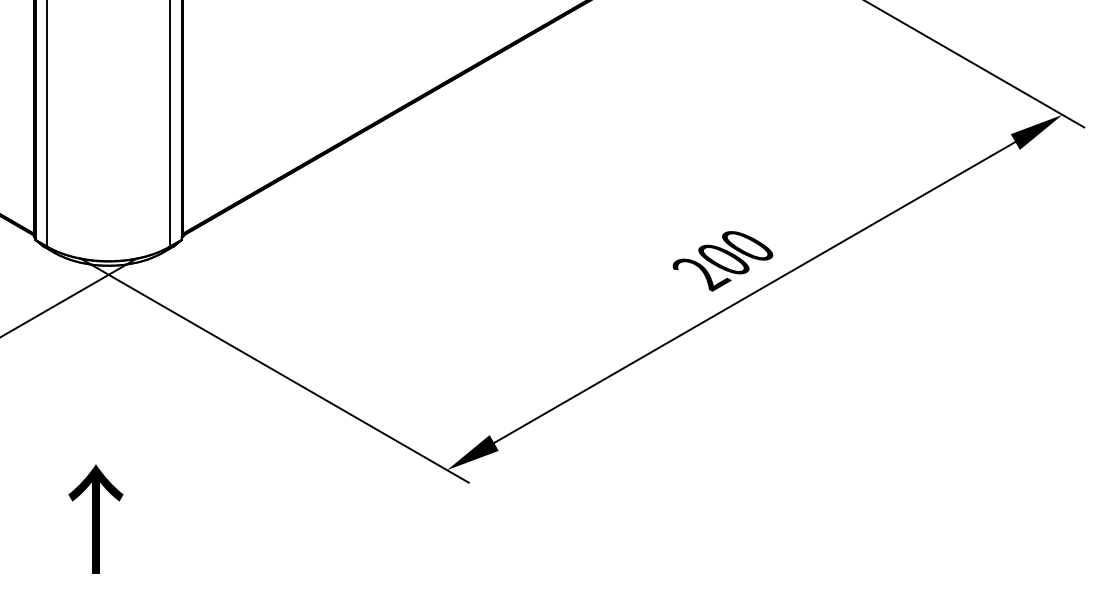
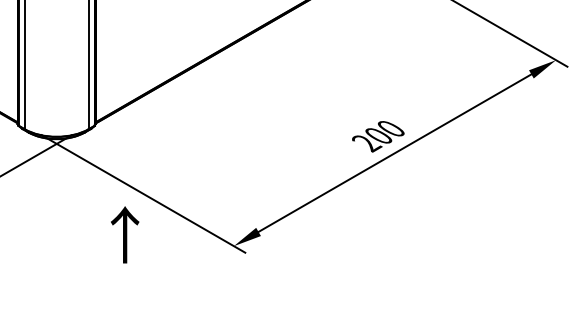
text: (96, 518) -> (125, 234), moved

